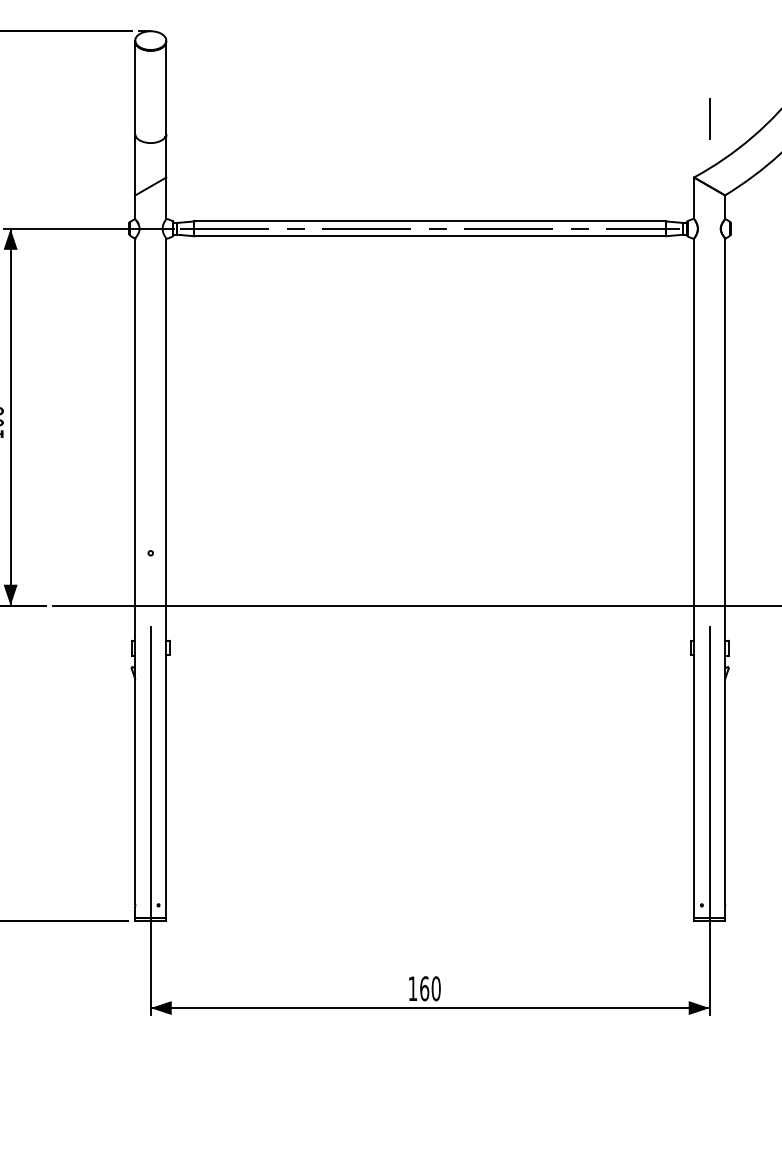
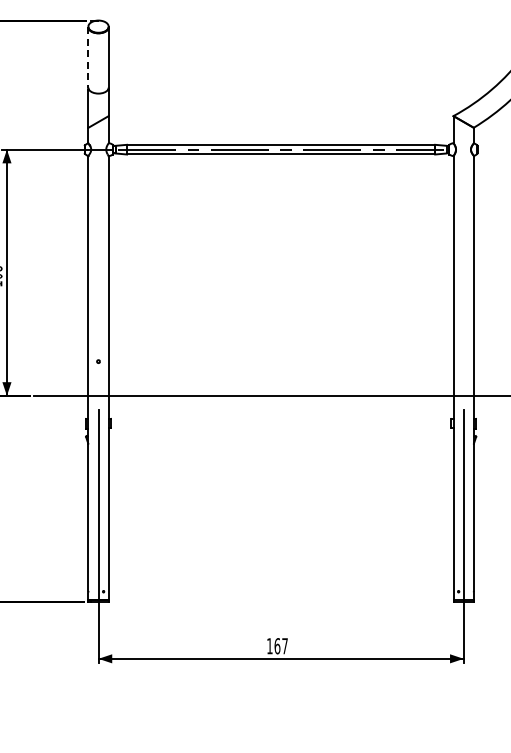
line: (135, 89) -> (88, 58), solid -> dashed
line: (709, 118) -> (463, 77), removed
text: (435, 989) -> (284, 646), 160 -> 167

